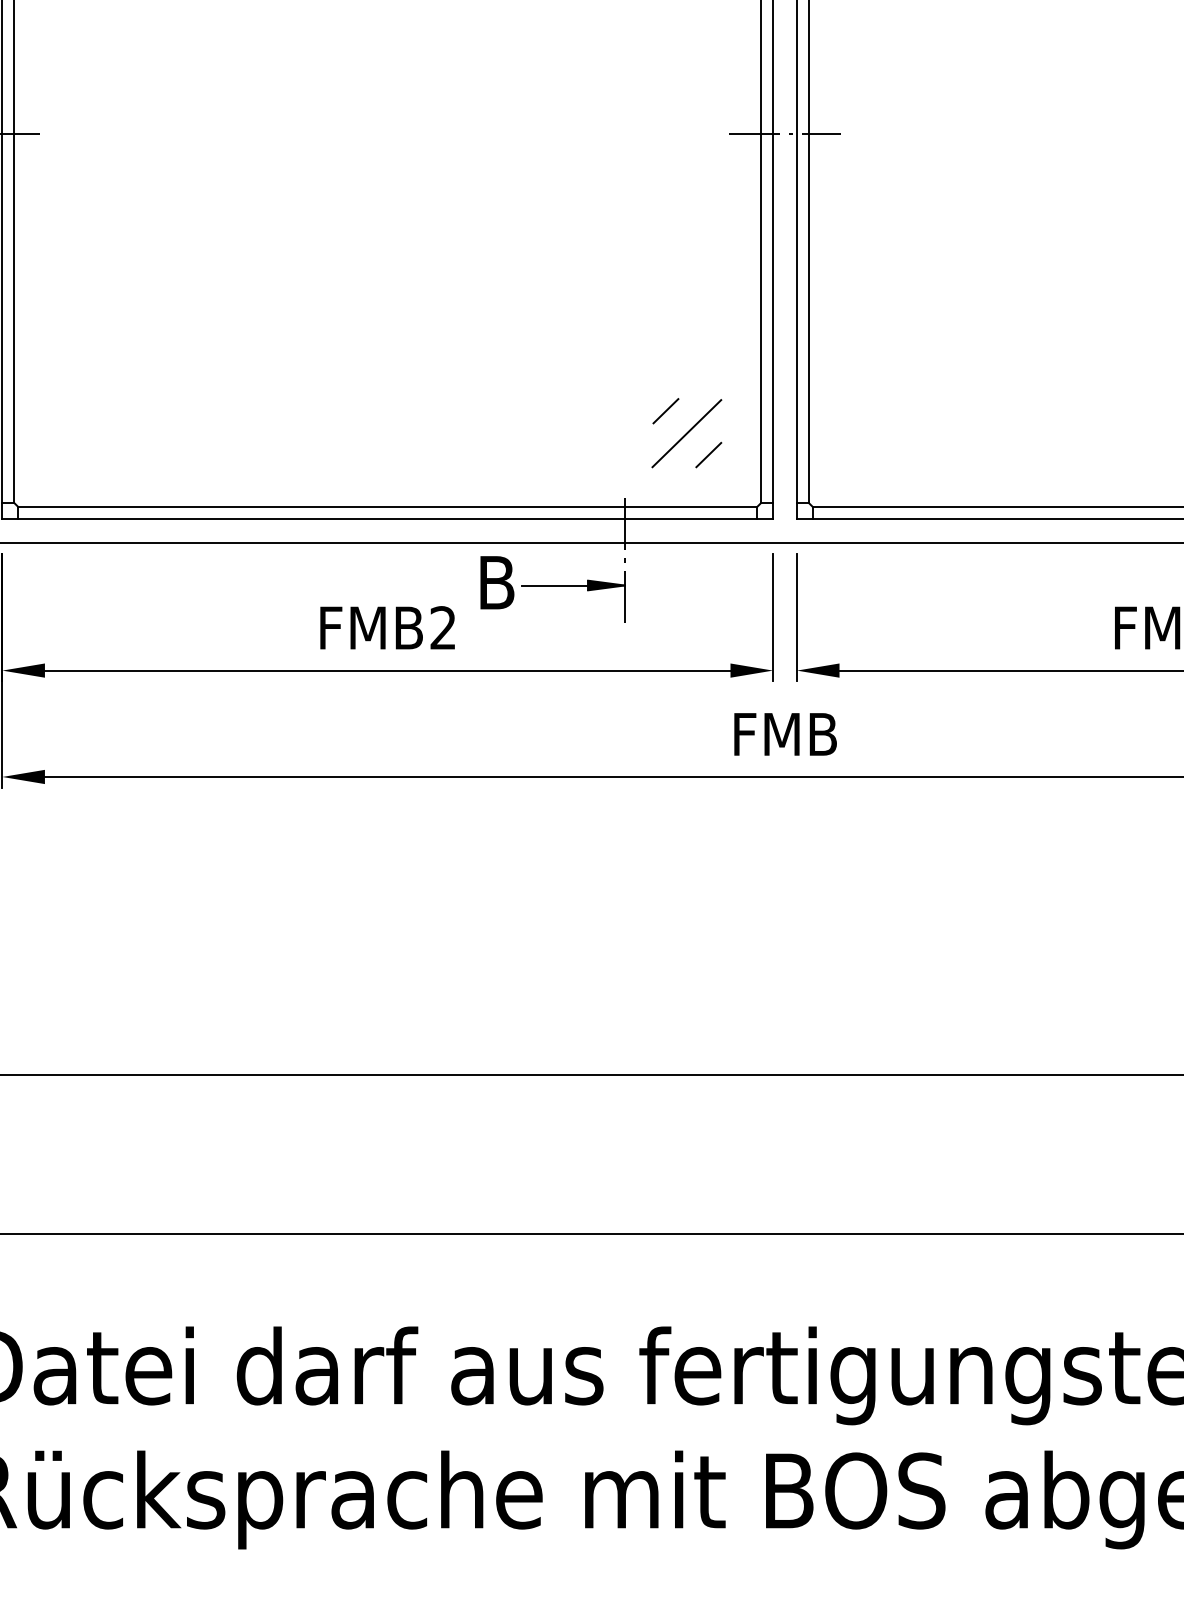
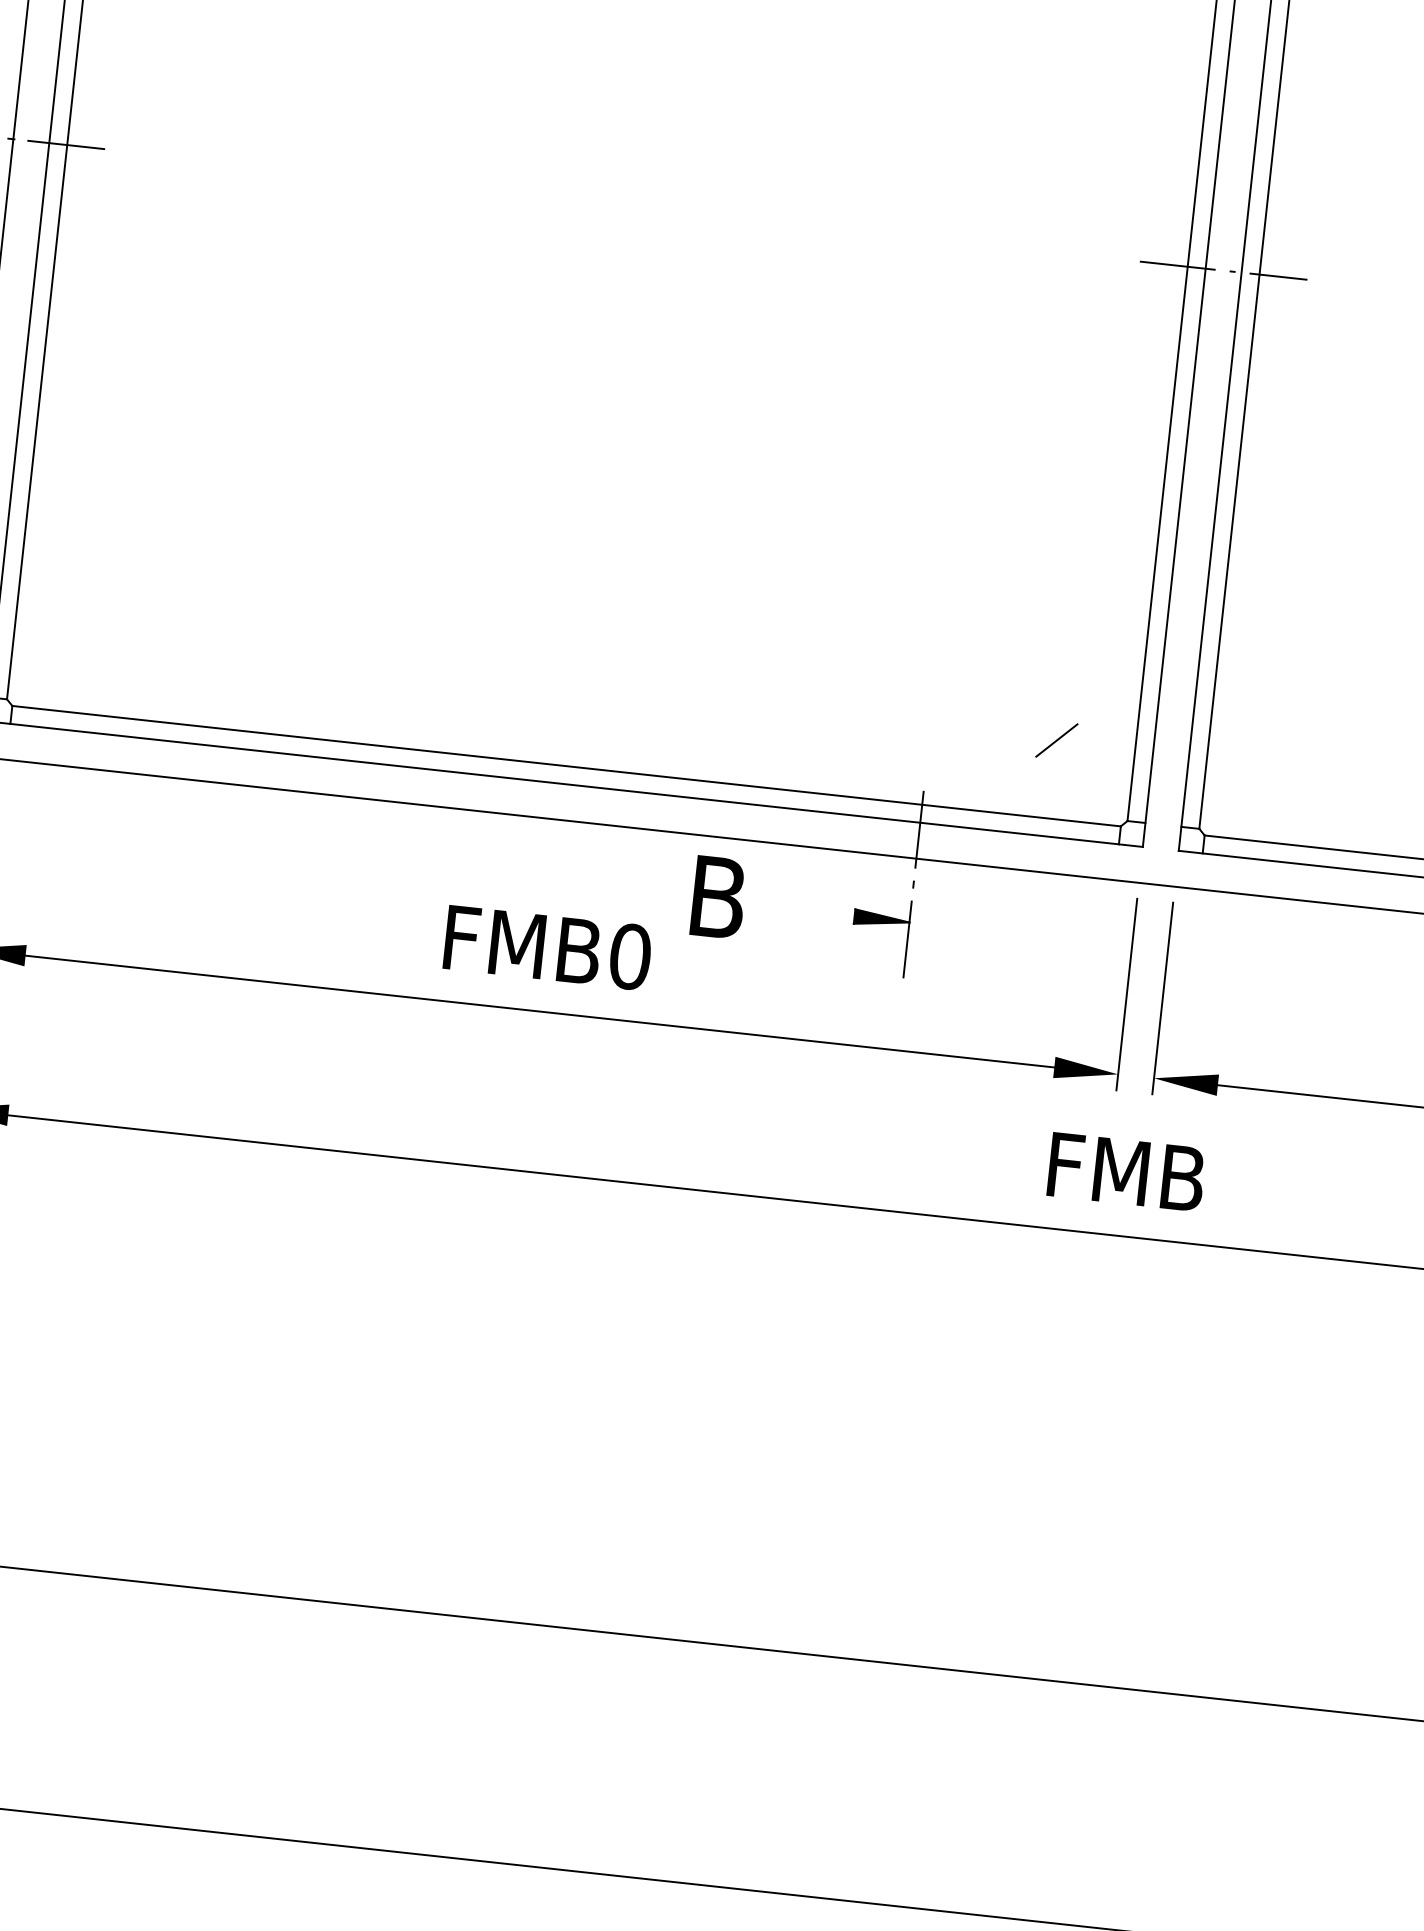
line: (665, 411) -> (999, 668), removed
line: (686, 433) -> (1026, 704), removed
line: (555, 585) -> (805, 911), removed
text: (443, 628) -> (630, 957), FMB2 -> FMB0

